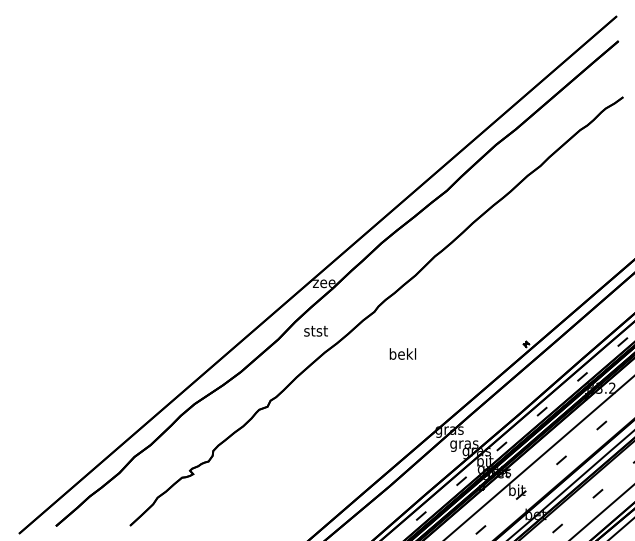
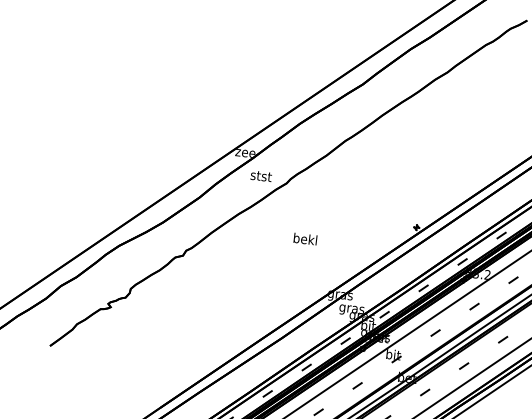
text: (315, 330) -> (260, 175), moved
text: (402, 353) -> (305, 238), moved

